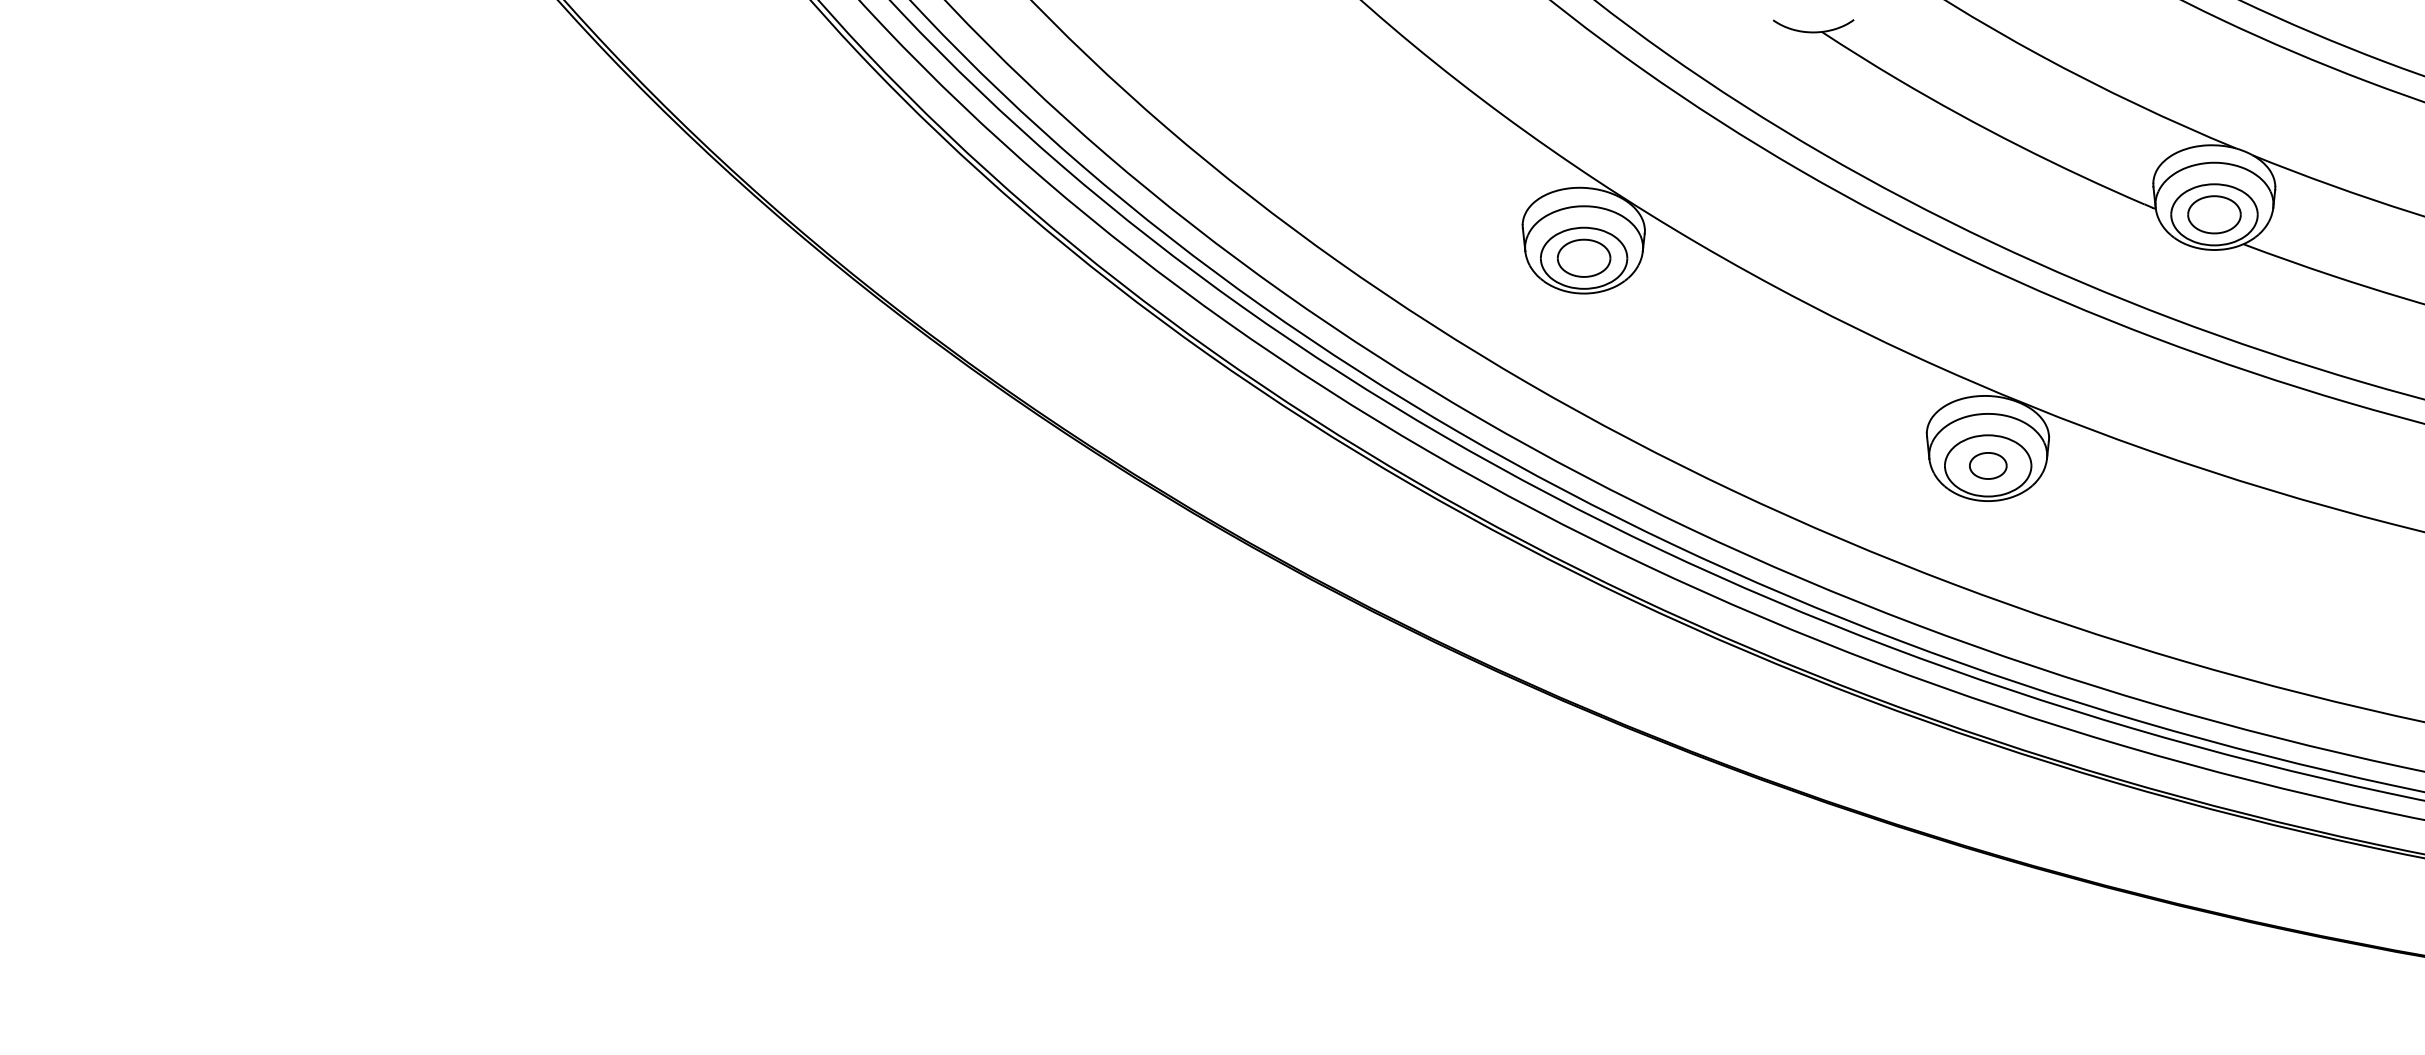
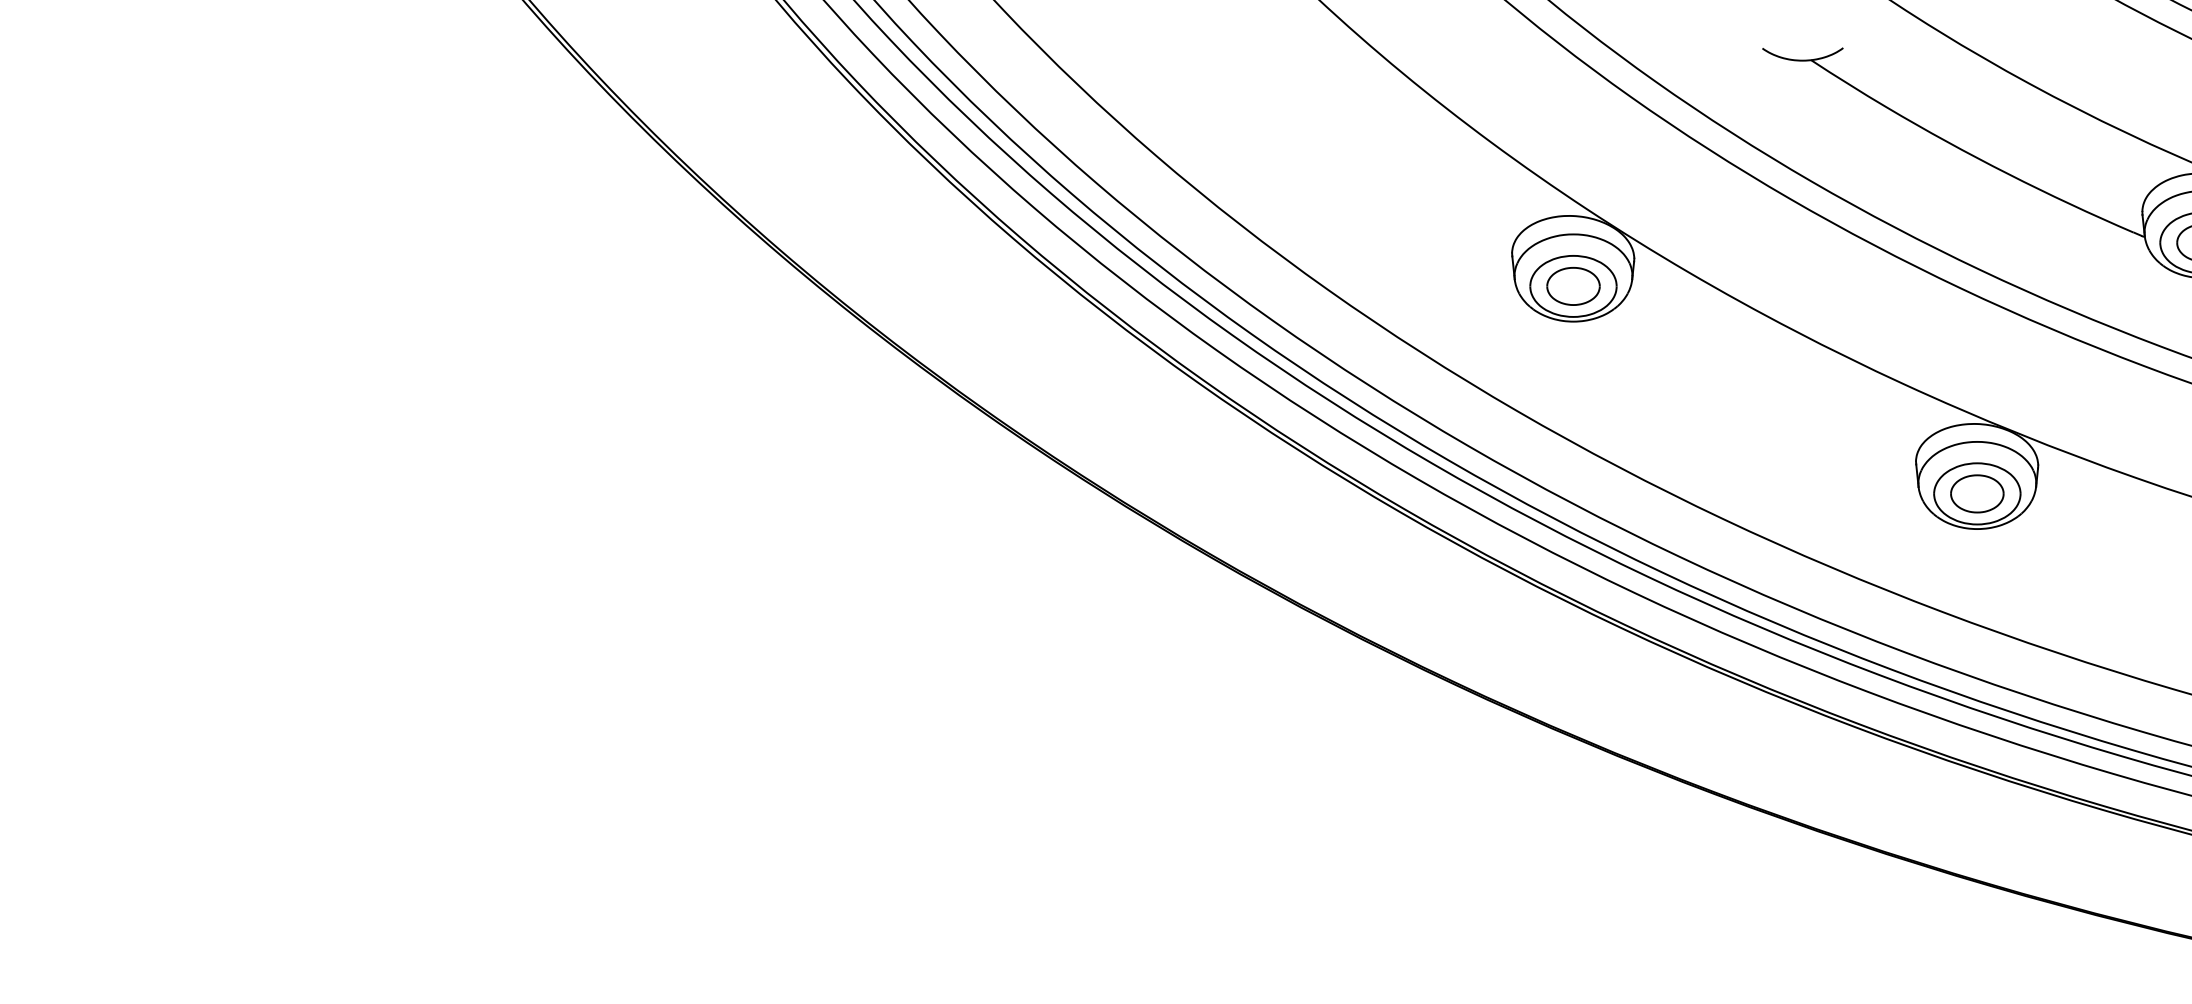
part: (1988, 465) -> (1977, 493), size x1.43

